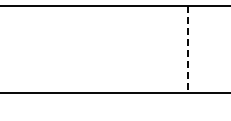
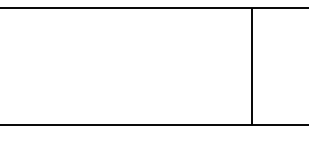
line: (188, 50) -> (252, 67), dashed -> solid

